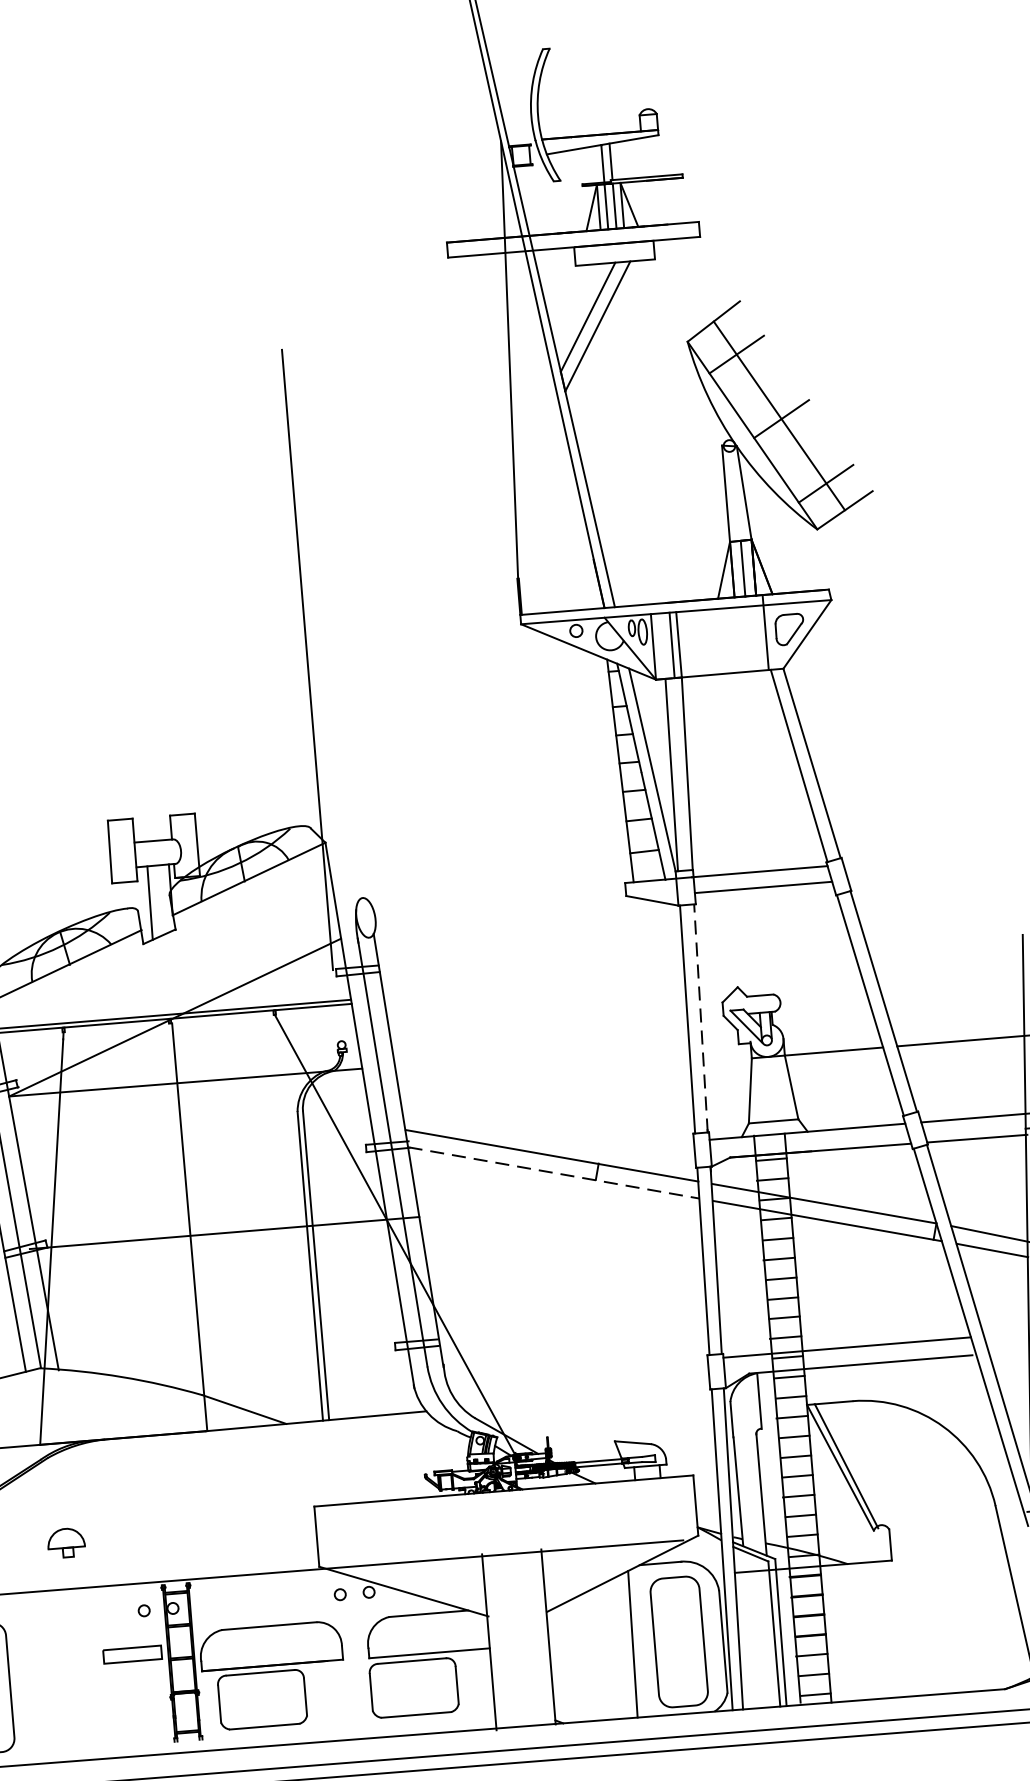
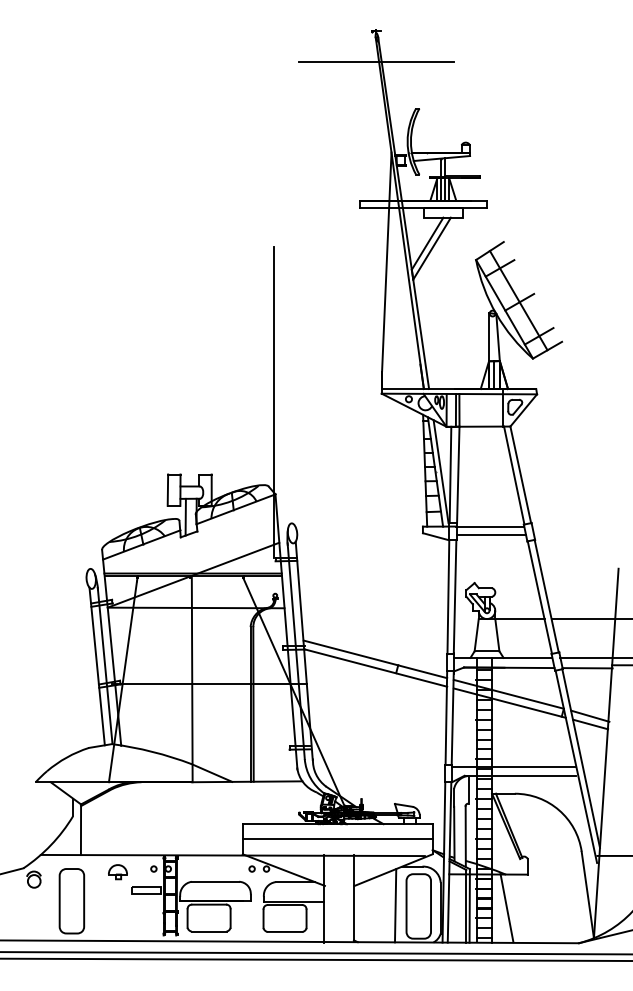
line: (701, 1017) -> (455, 596), dashed -> solid
line: (553, 1173) -> (375, 668), dashed -> solid
line: (505, 1521) -> (337, 839), added
part: (65, 1543) -> (117, 872), moved
line: (854, 1631) -> (506, 908), added

